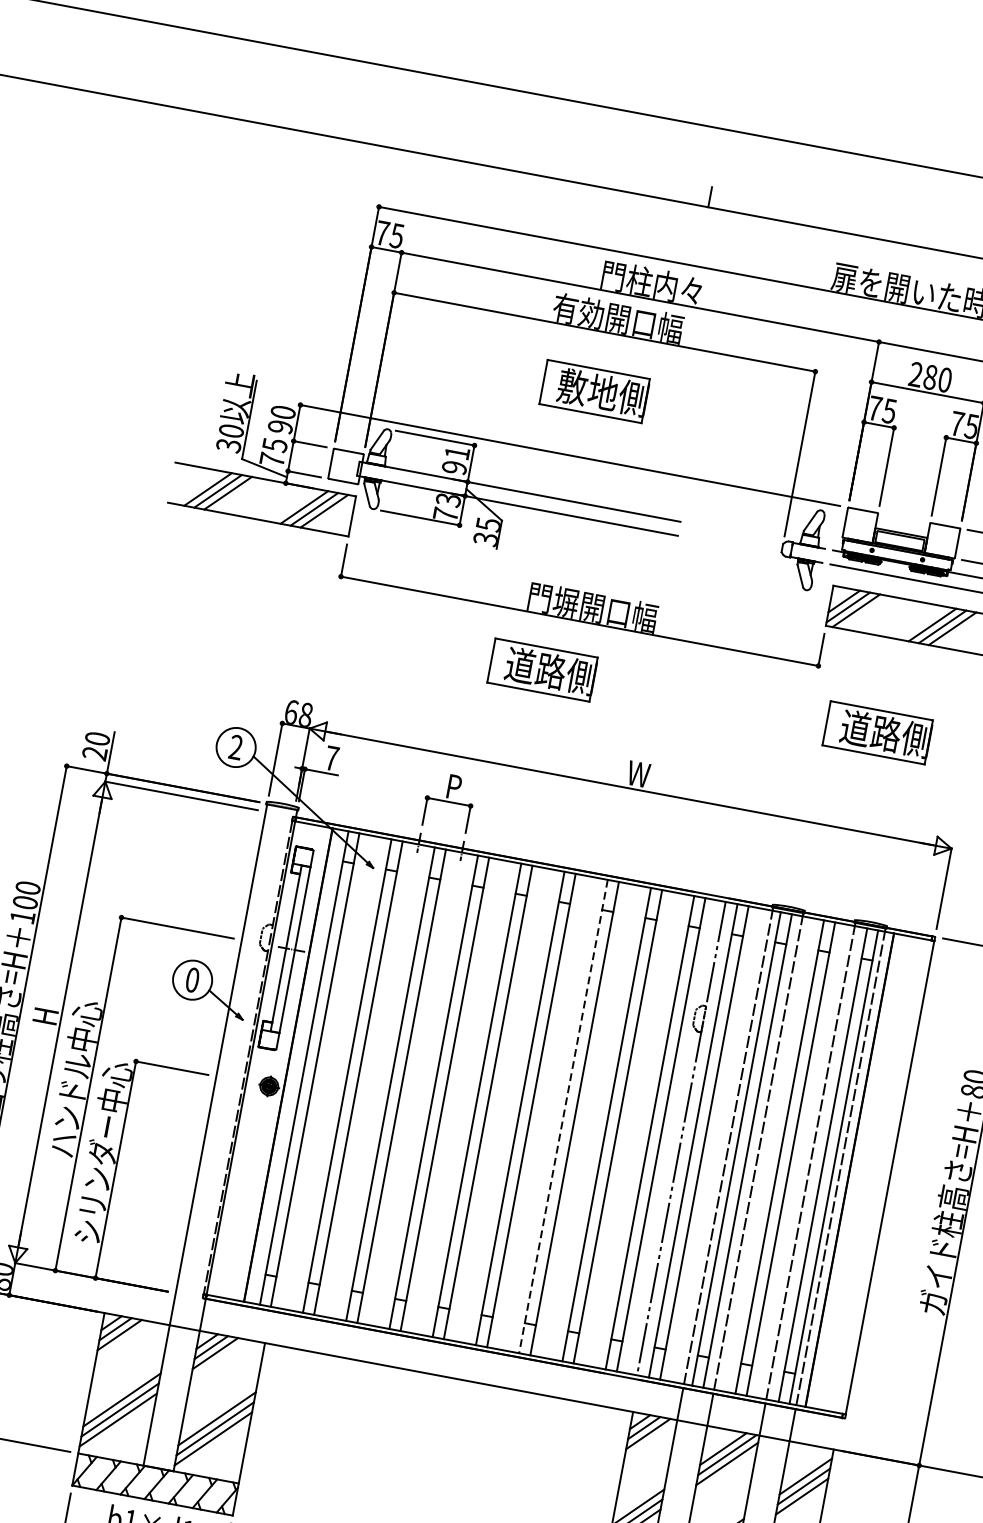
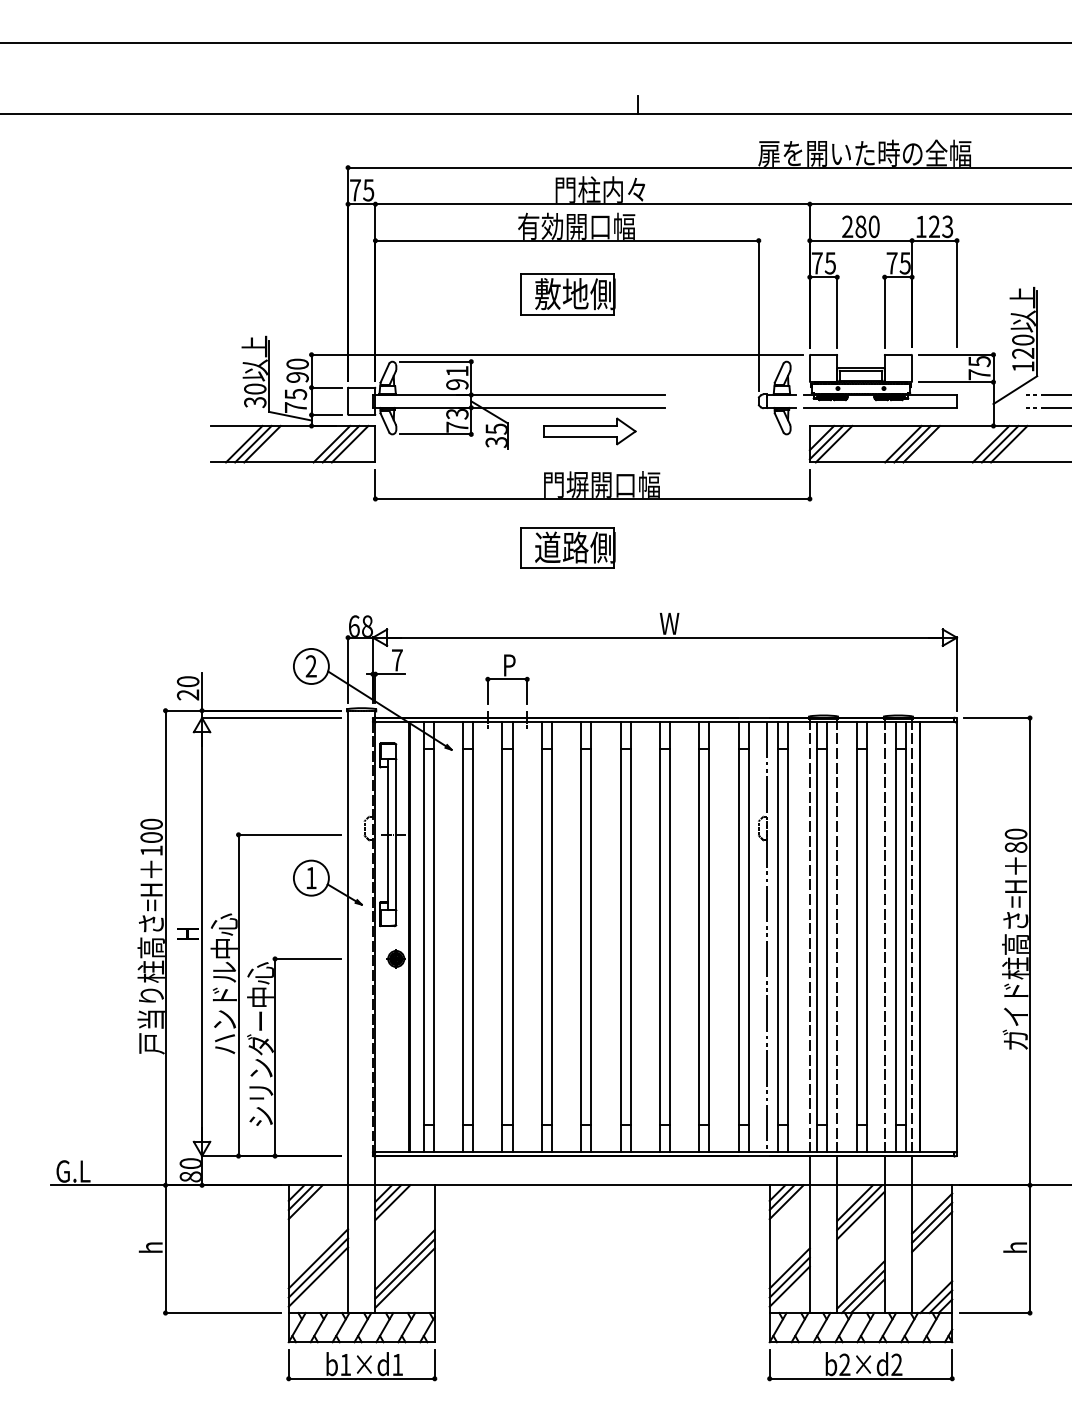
part: (590, 546) -> (589, 431), added
part: (877, 732) -> (872, 547), removed
text: (192, 979) -> (311, 877), 0 -> 1
line: (562, 1116) -> (659, 937), dashed -> solid

